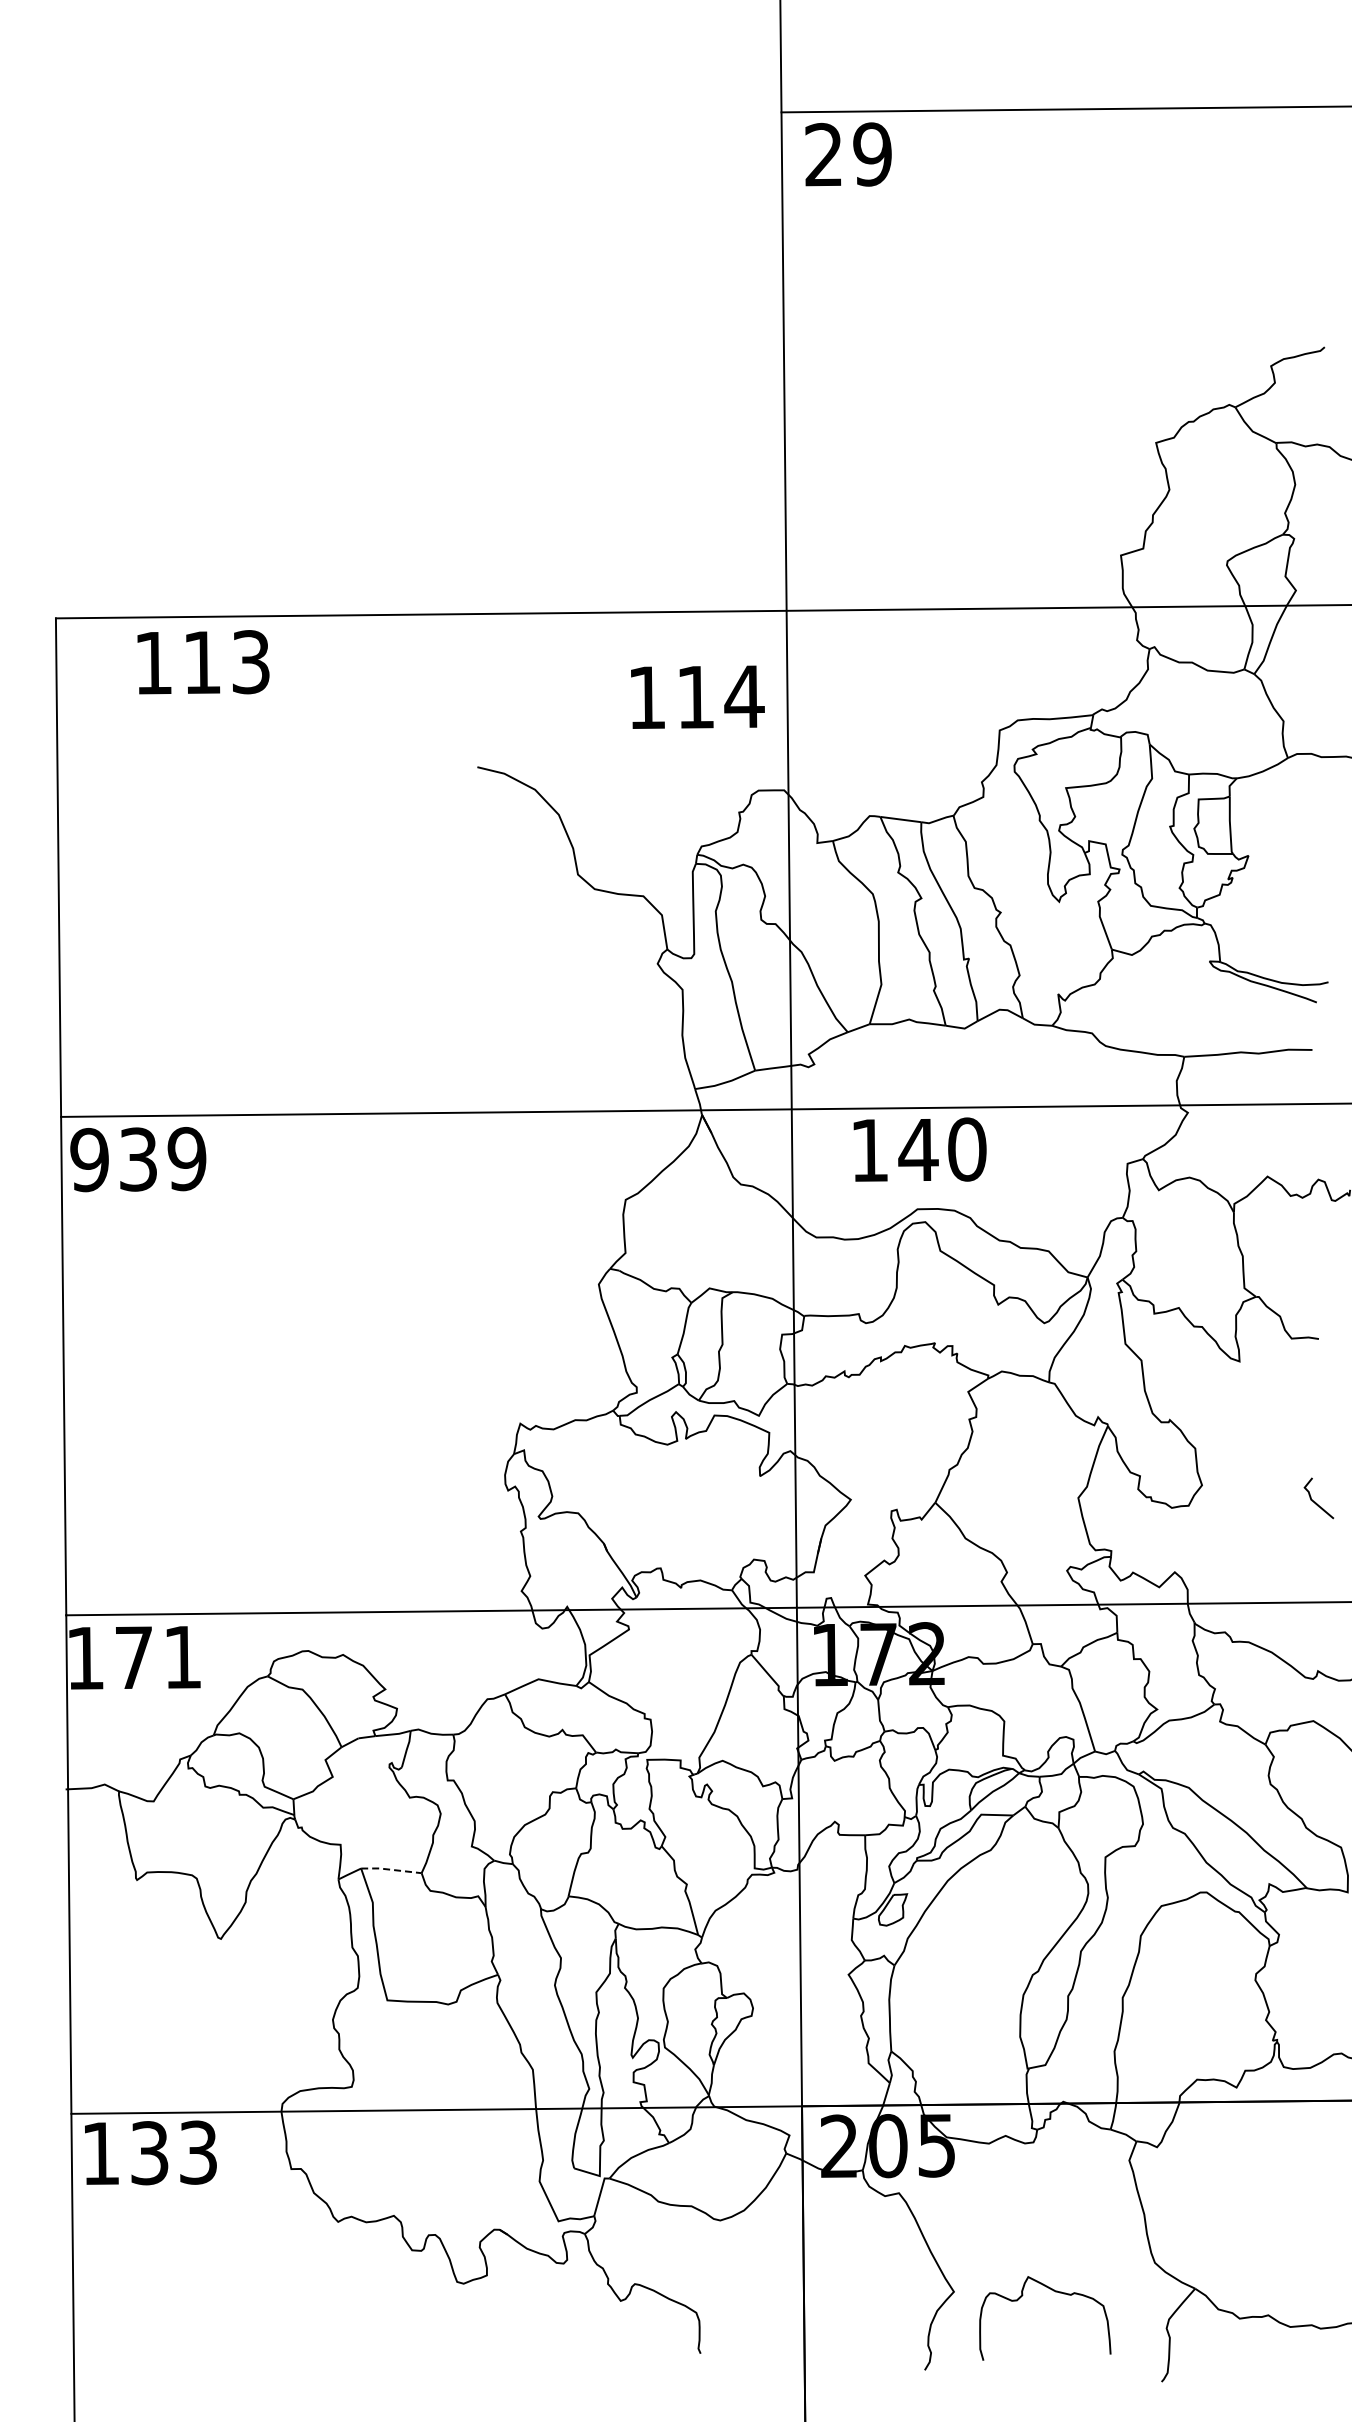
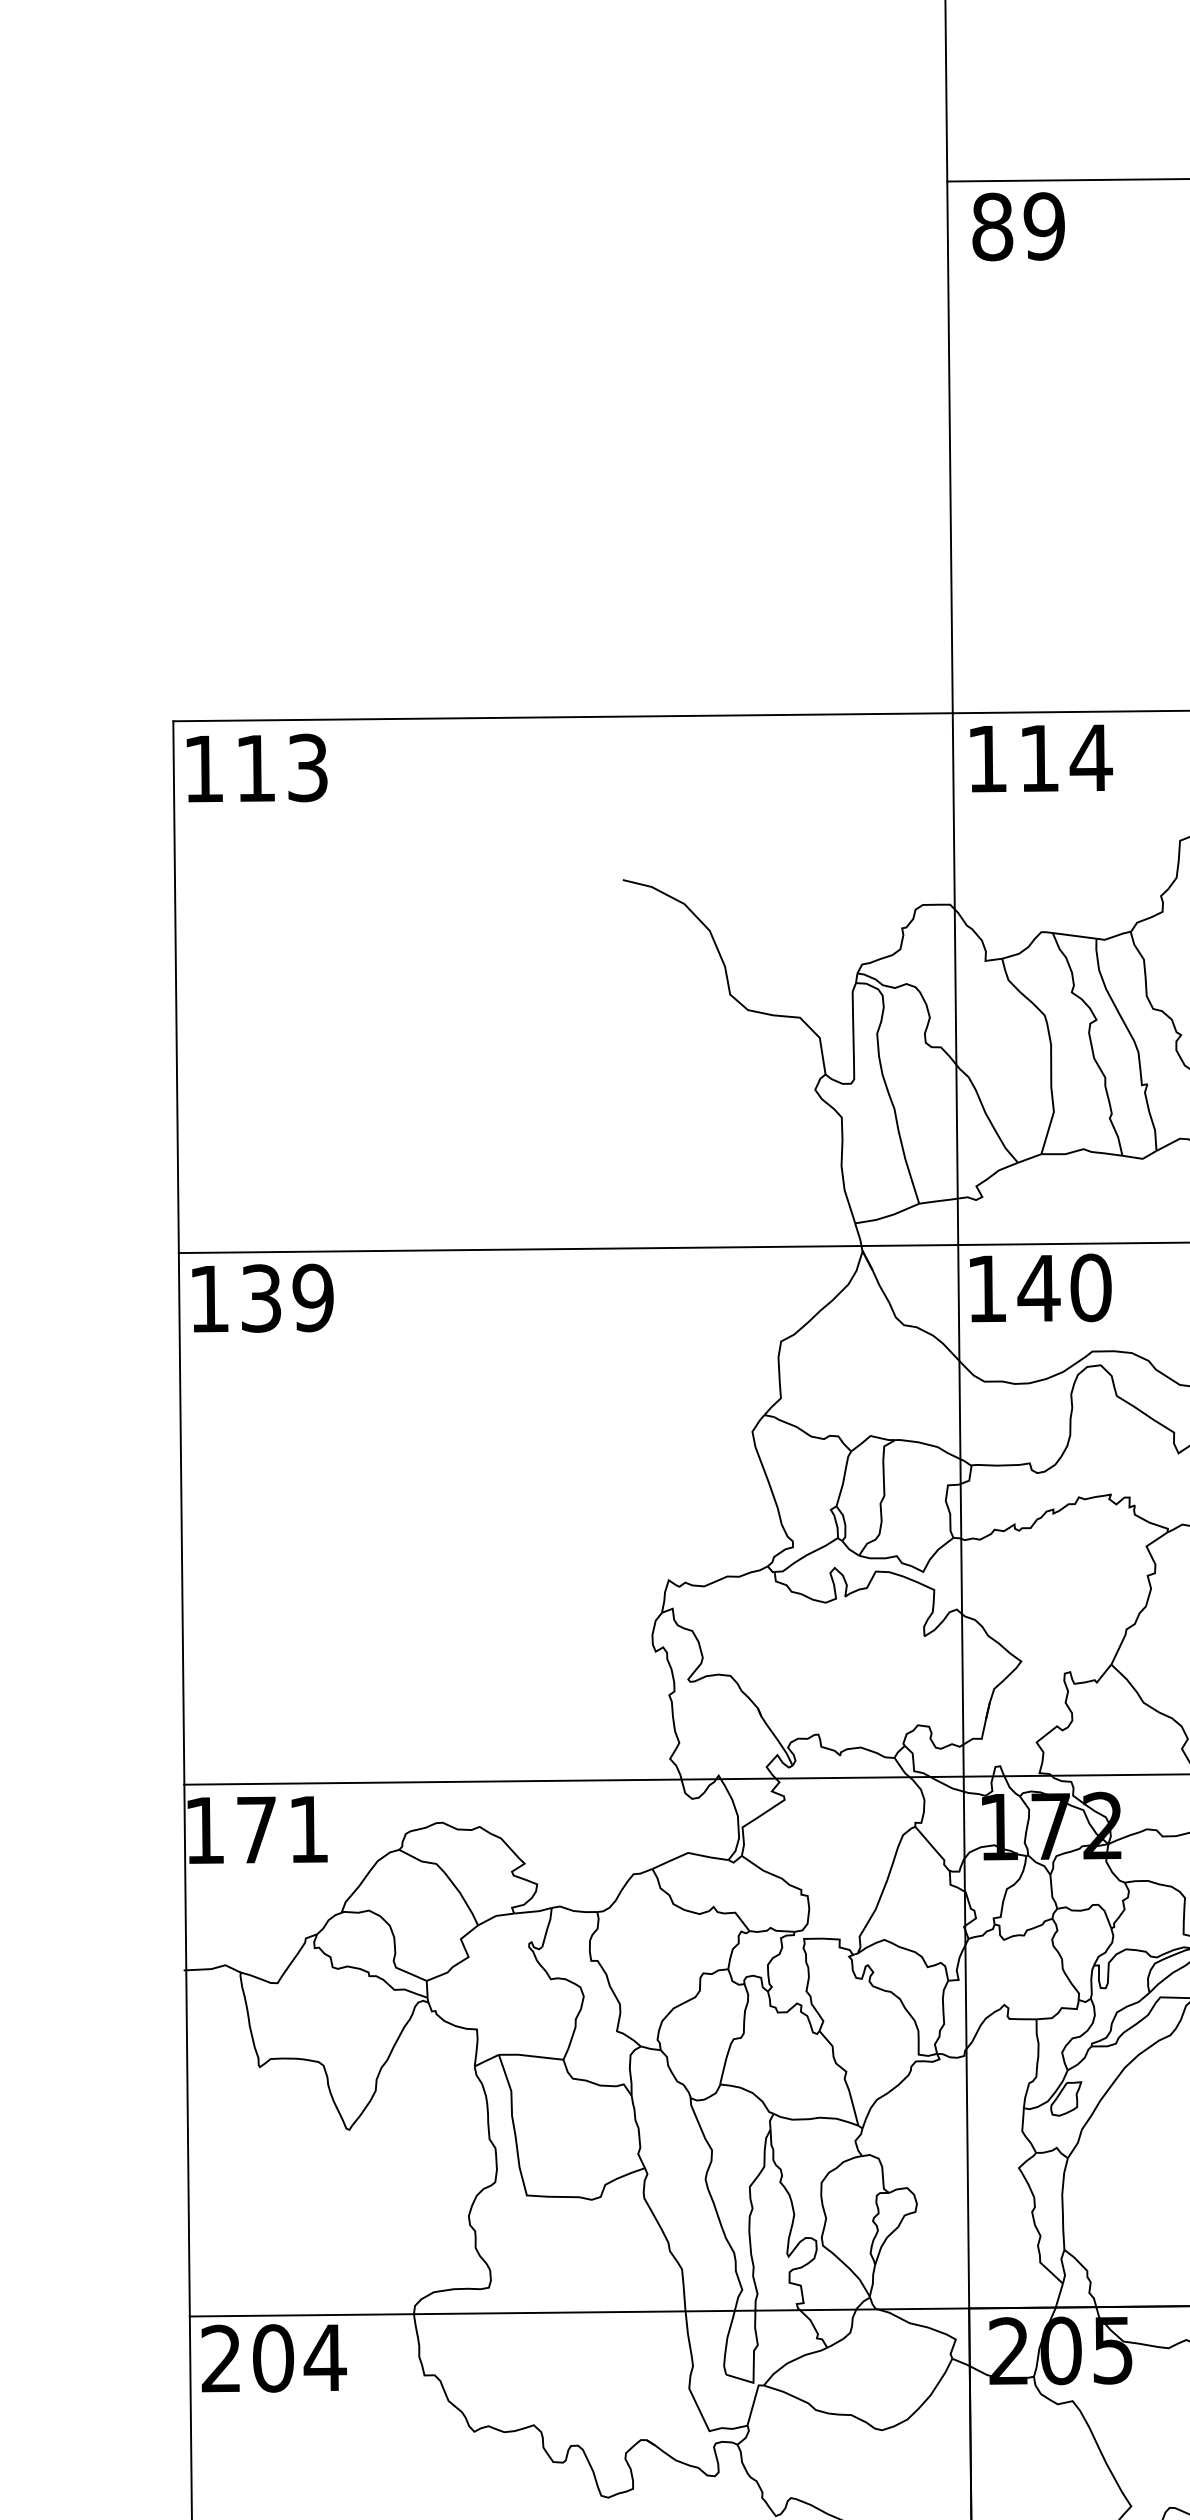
text: (824, 154) -> (993, 226), 29 -> 89
text: (203, 662) -> (257, 768), moved
text: (697, 696) -> (1041, 757), moved
text: (919, 1149) -> (1040, 1287), moved
text: (89, 1160) -> (209, 1299), 939 -> 139
line: (391, 1869) -> (531, 2055), dashed -> solid
text: (150, 2152) -> (274, 2357), 133 -> 204

